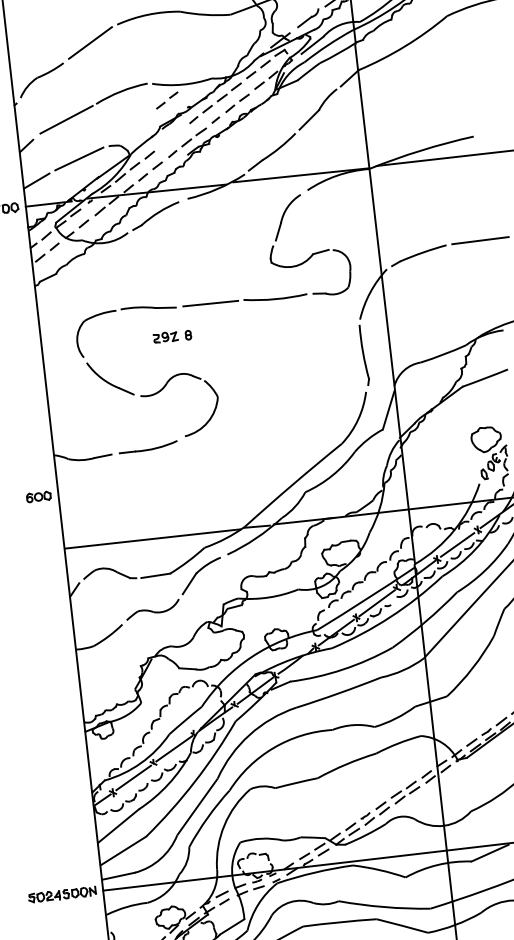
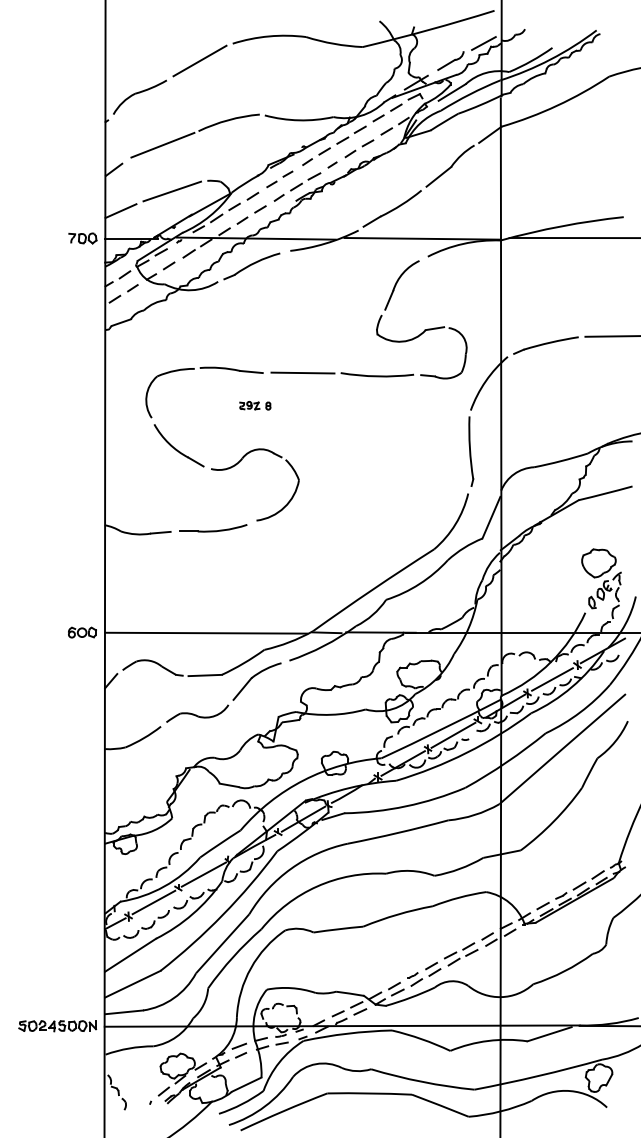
part: (166, 100) -> (279, 179), moved
part: (172, 336) -> (255, 405), size x0.71
part: (38, 496) -> (82, 632), moved

